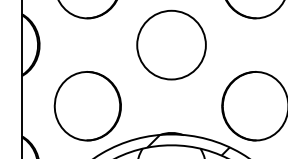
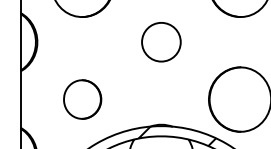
circle: (171, 44) -> (161, 41), size x0.6
part: (87, 106) -> (82, 99), size x0.6

